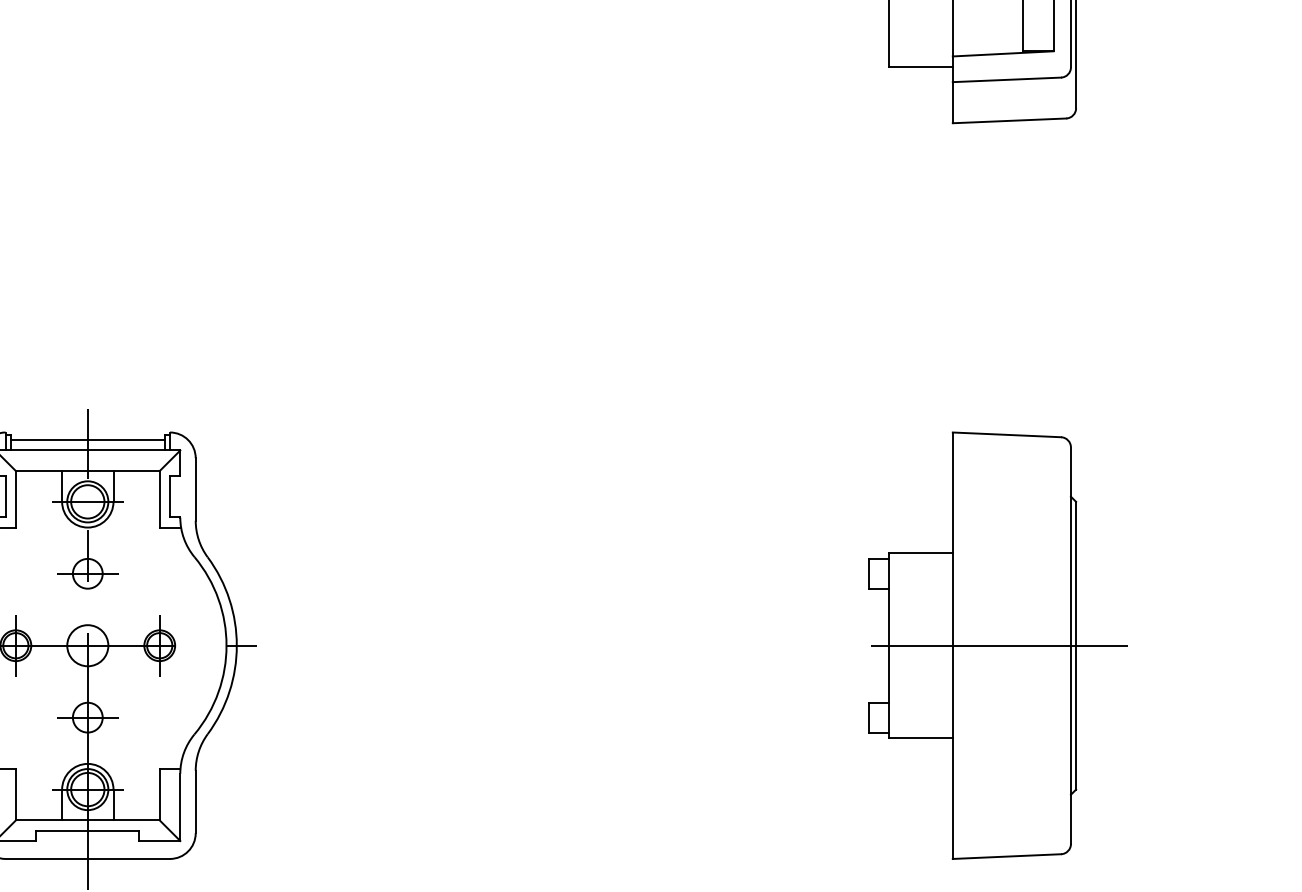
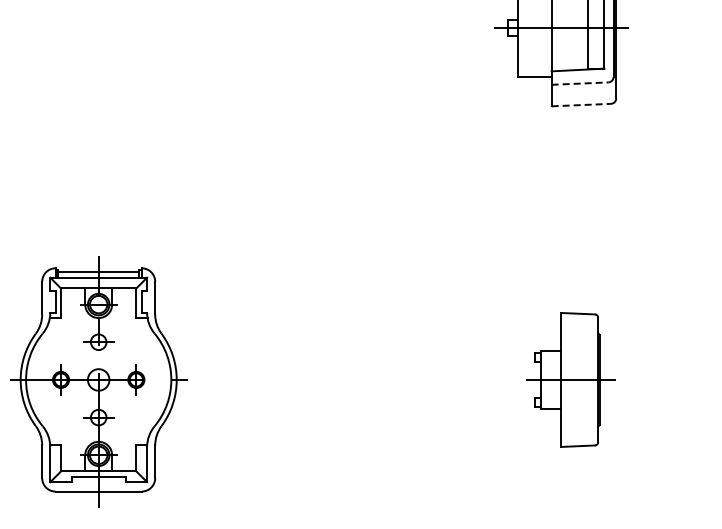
line: (1007, 79) -> (580, 83), solid -> dashed
line: (1009, 121) -> (581, 105), solid -> dashed
part: (996, 644) -> (574, 379), size x0.6

